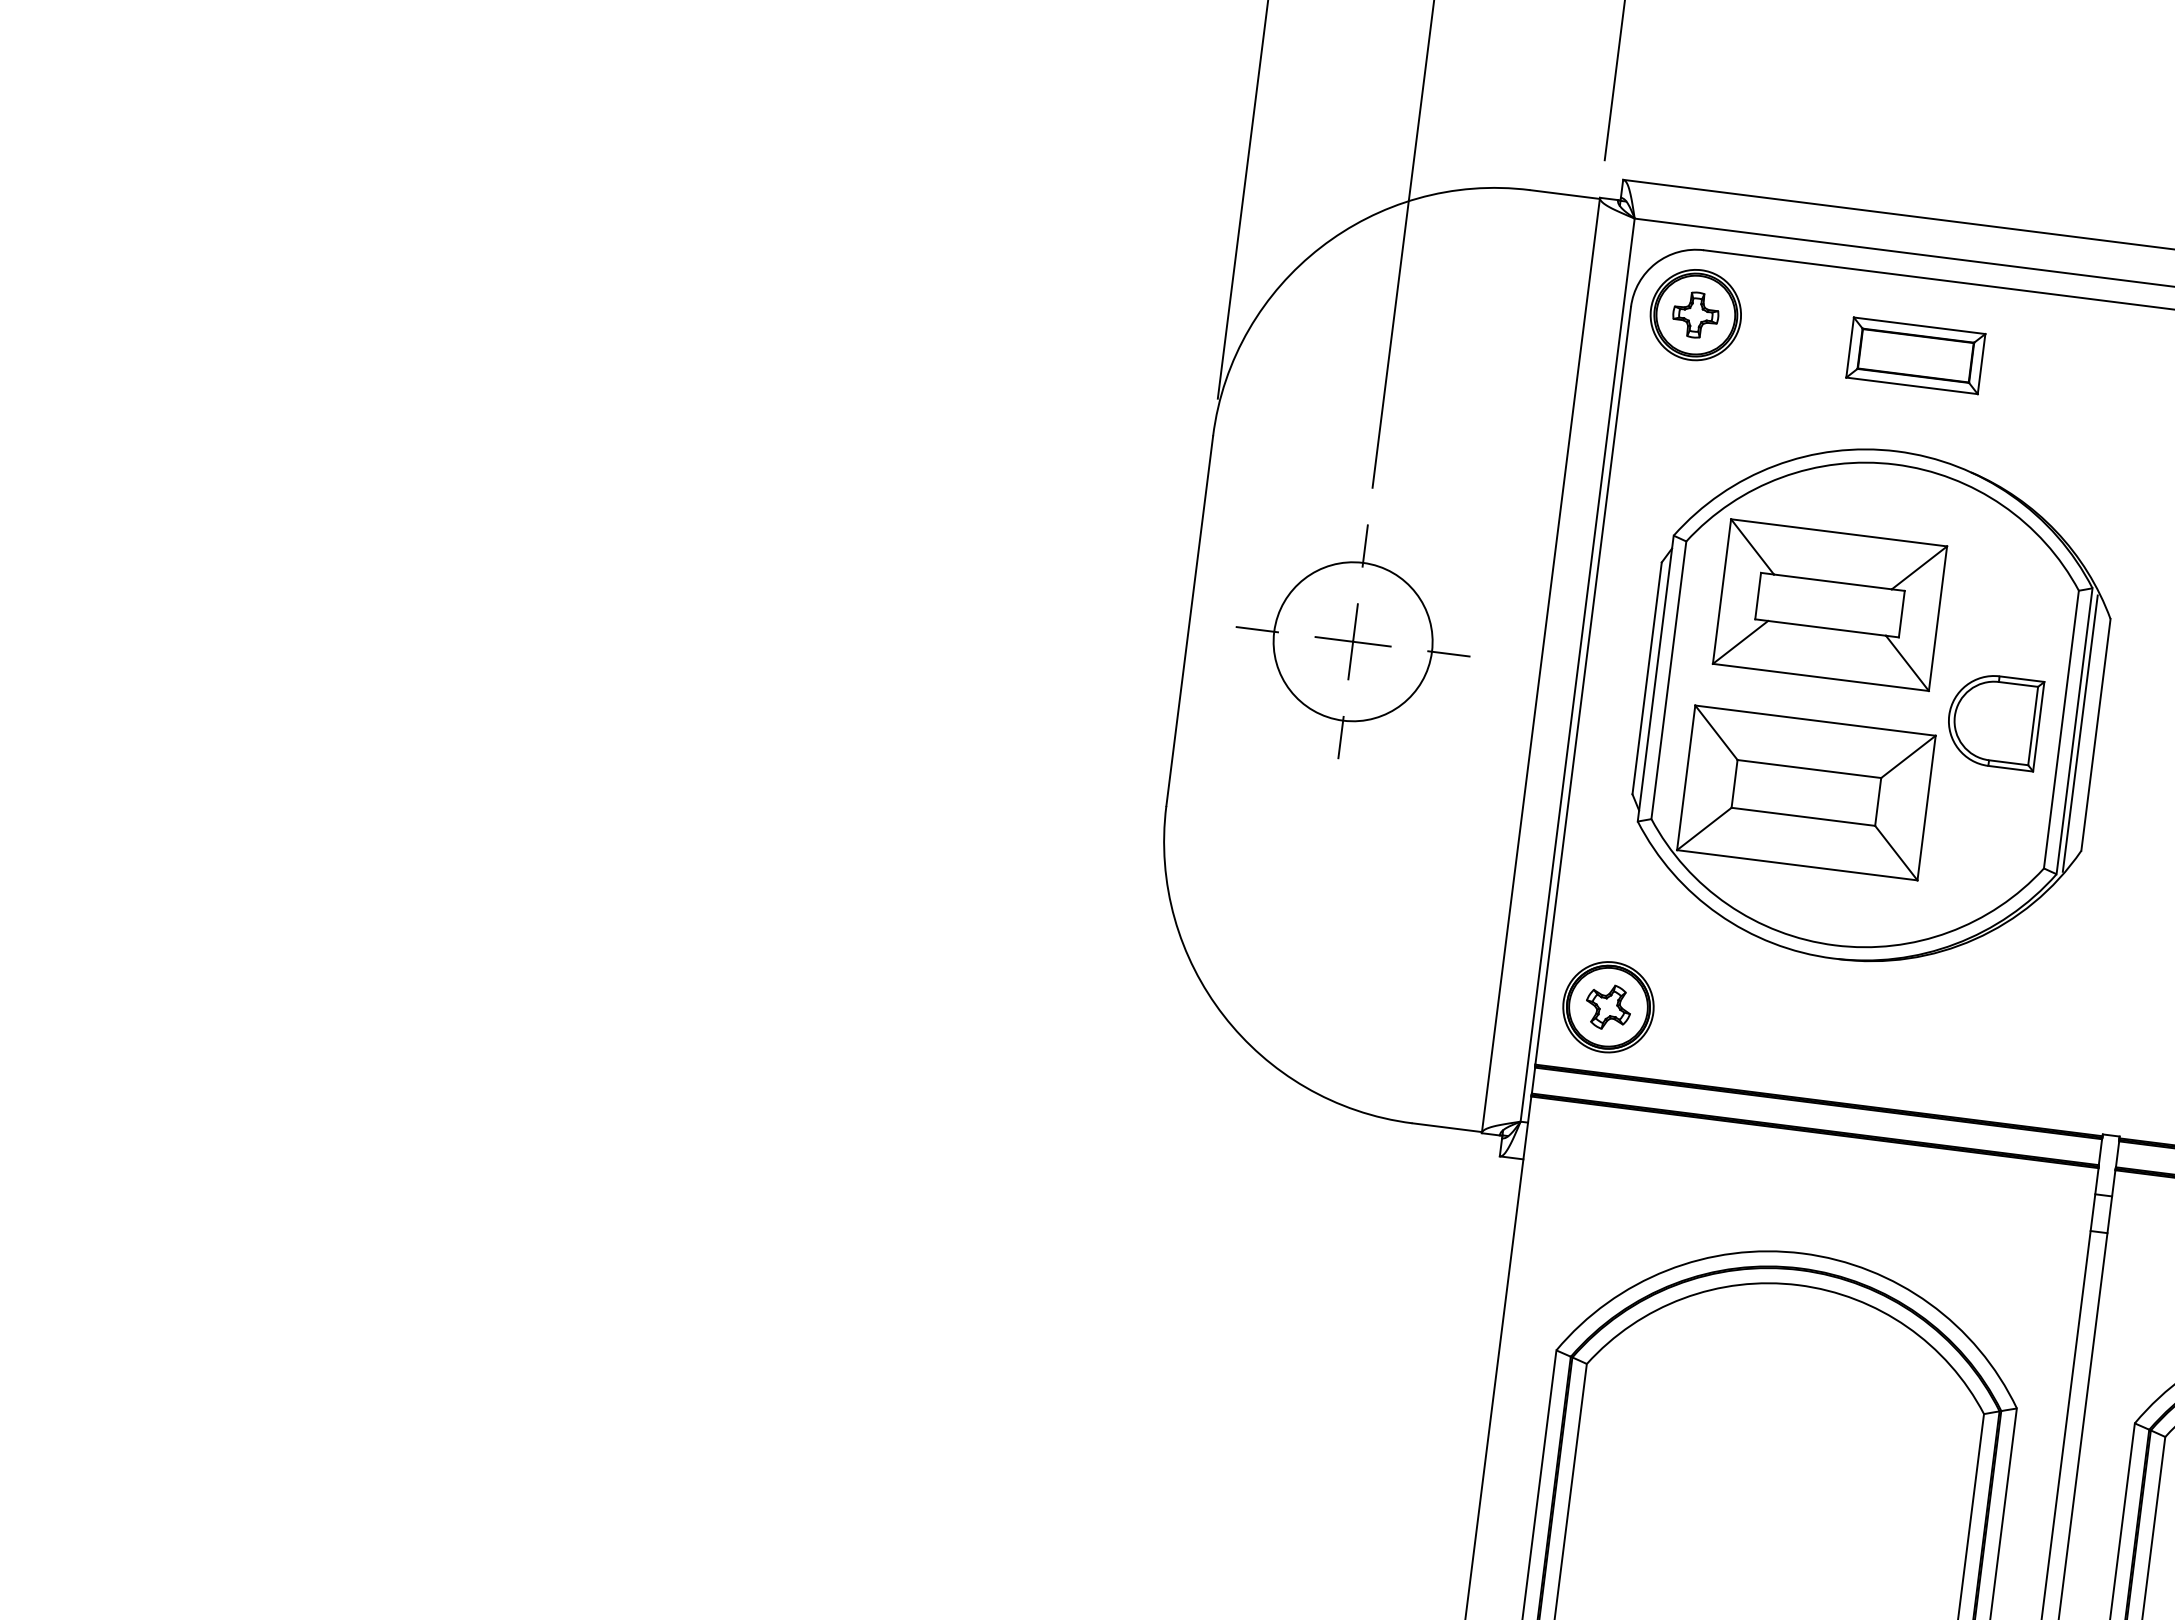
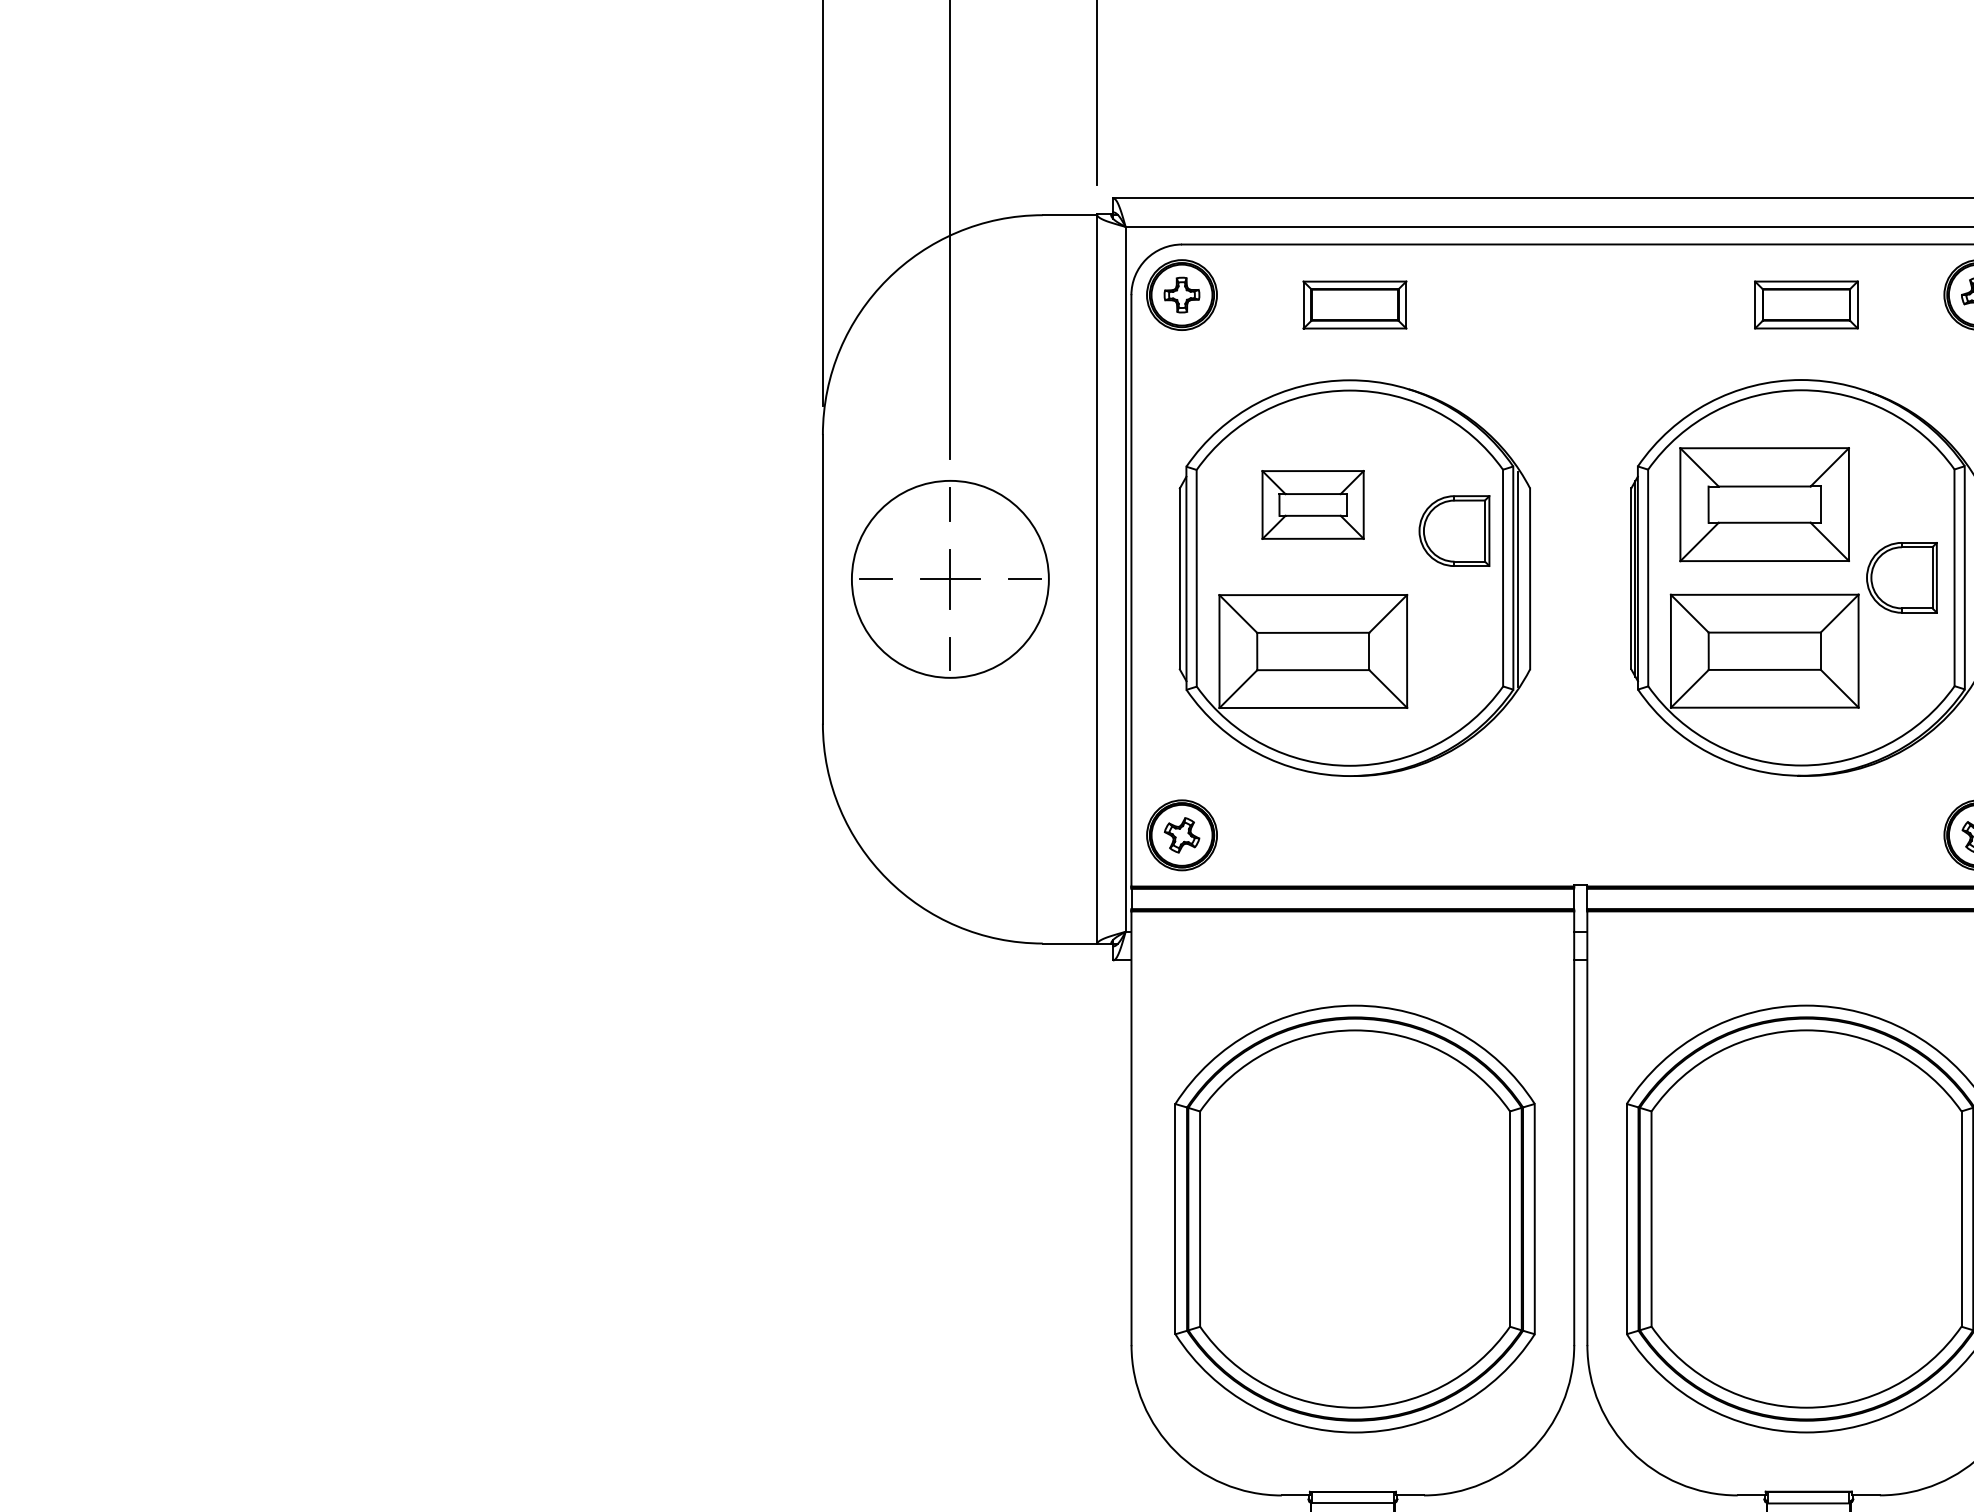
part: (1829, 604) -> (1312, 504), size x0.6
circle: (1352, 640) -> (949, 578), size x1.6
part: (1994, 720) -> (1454, 530), moved

